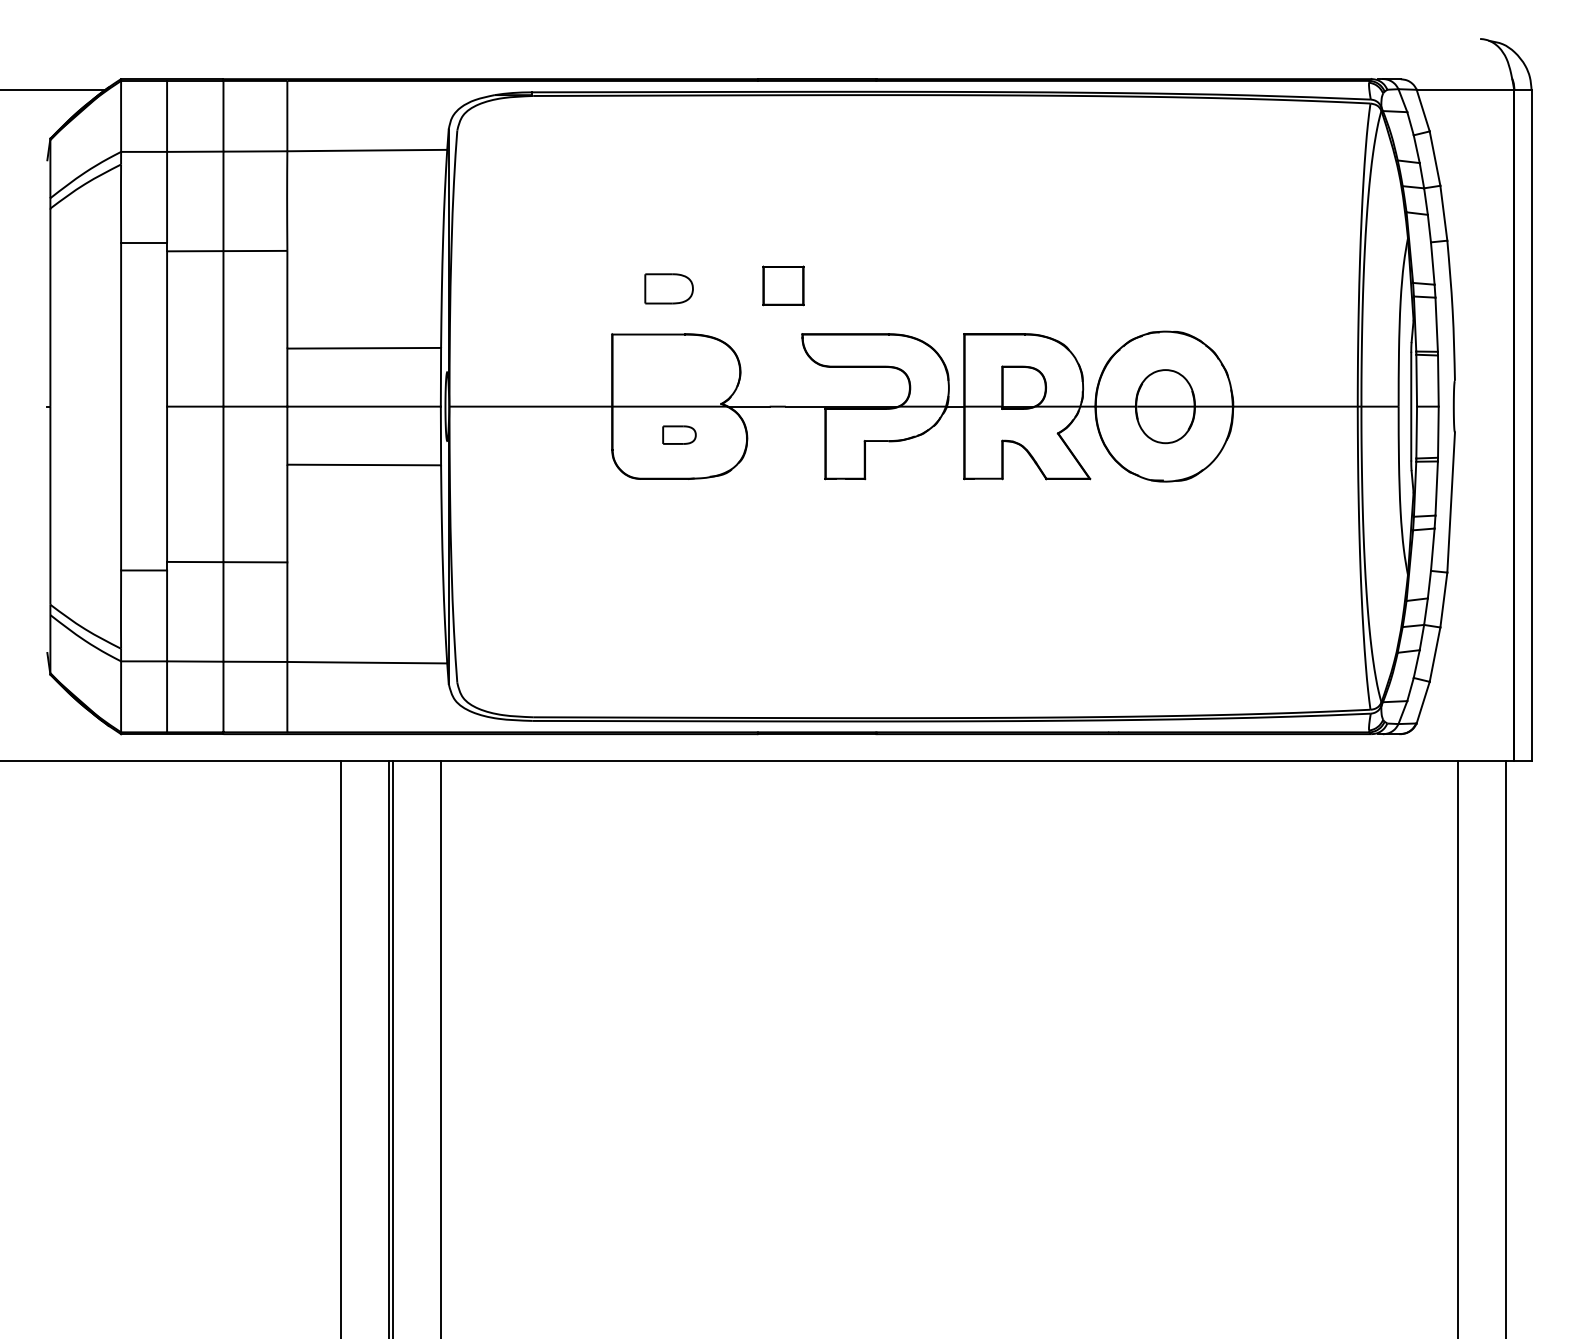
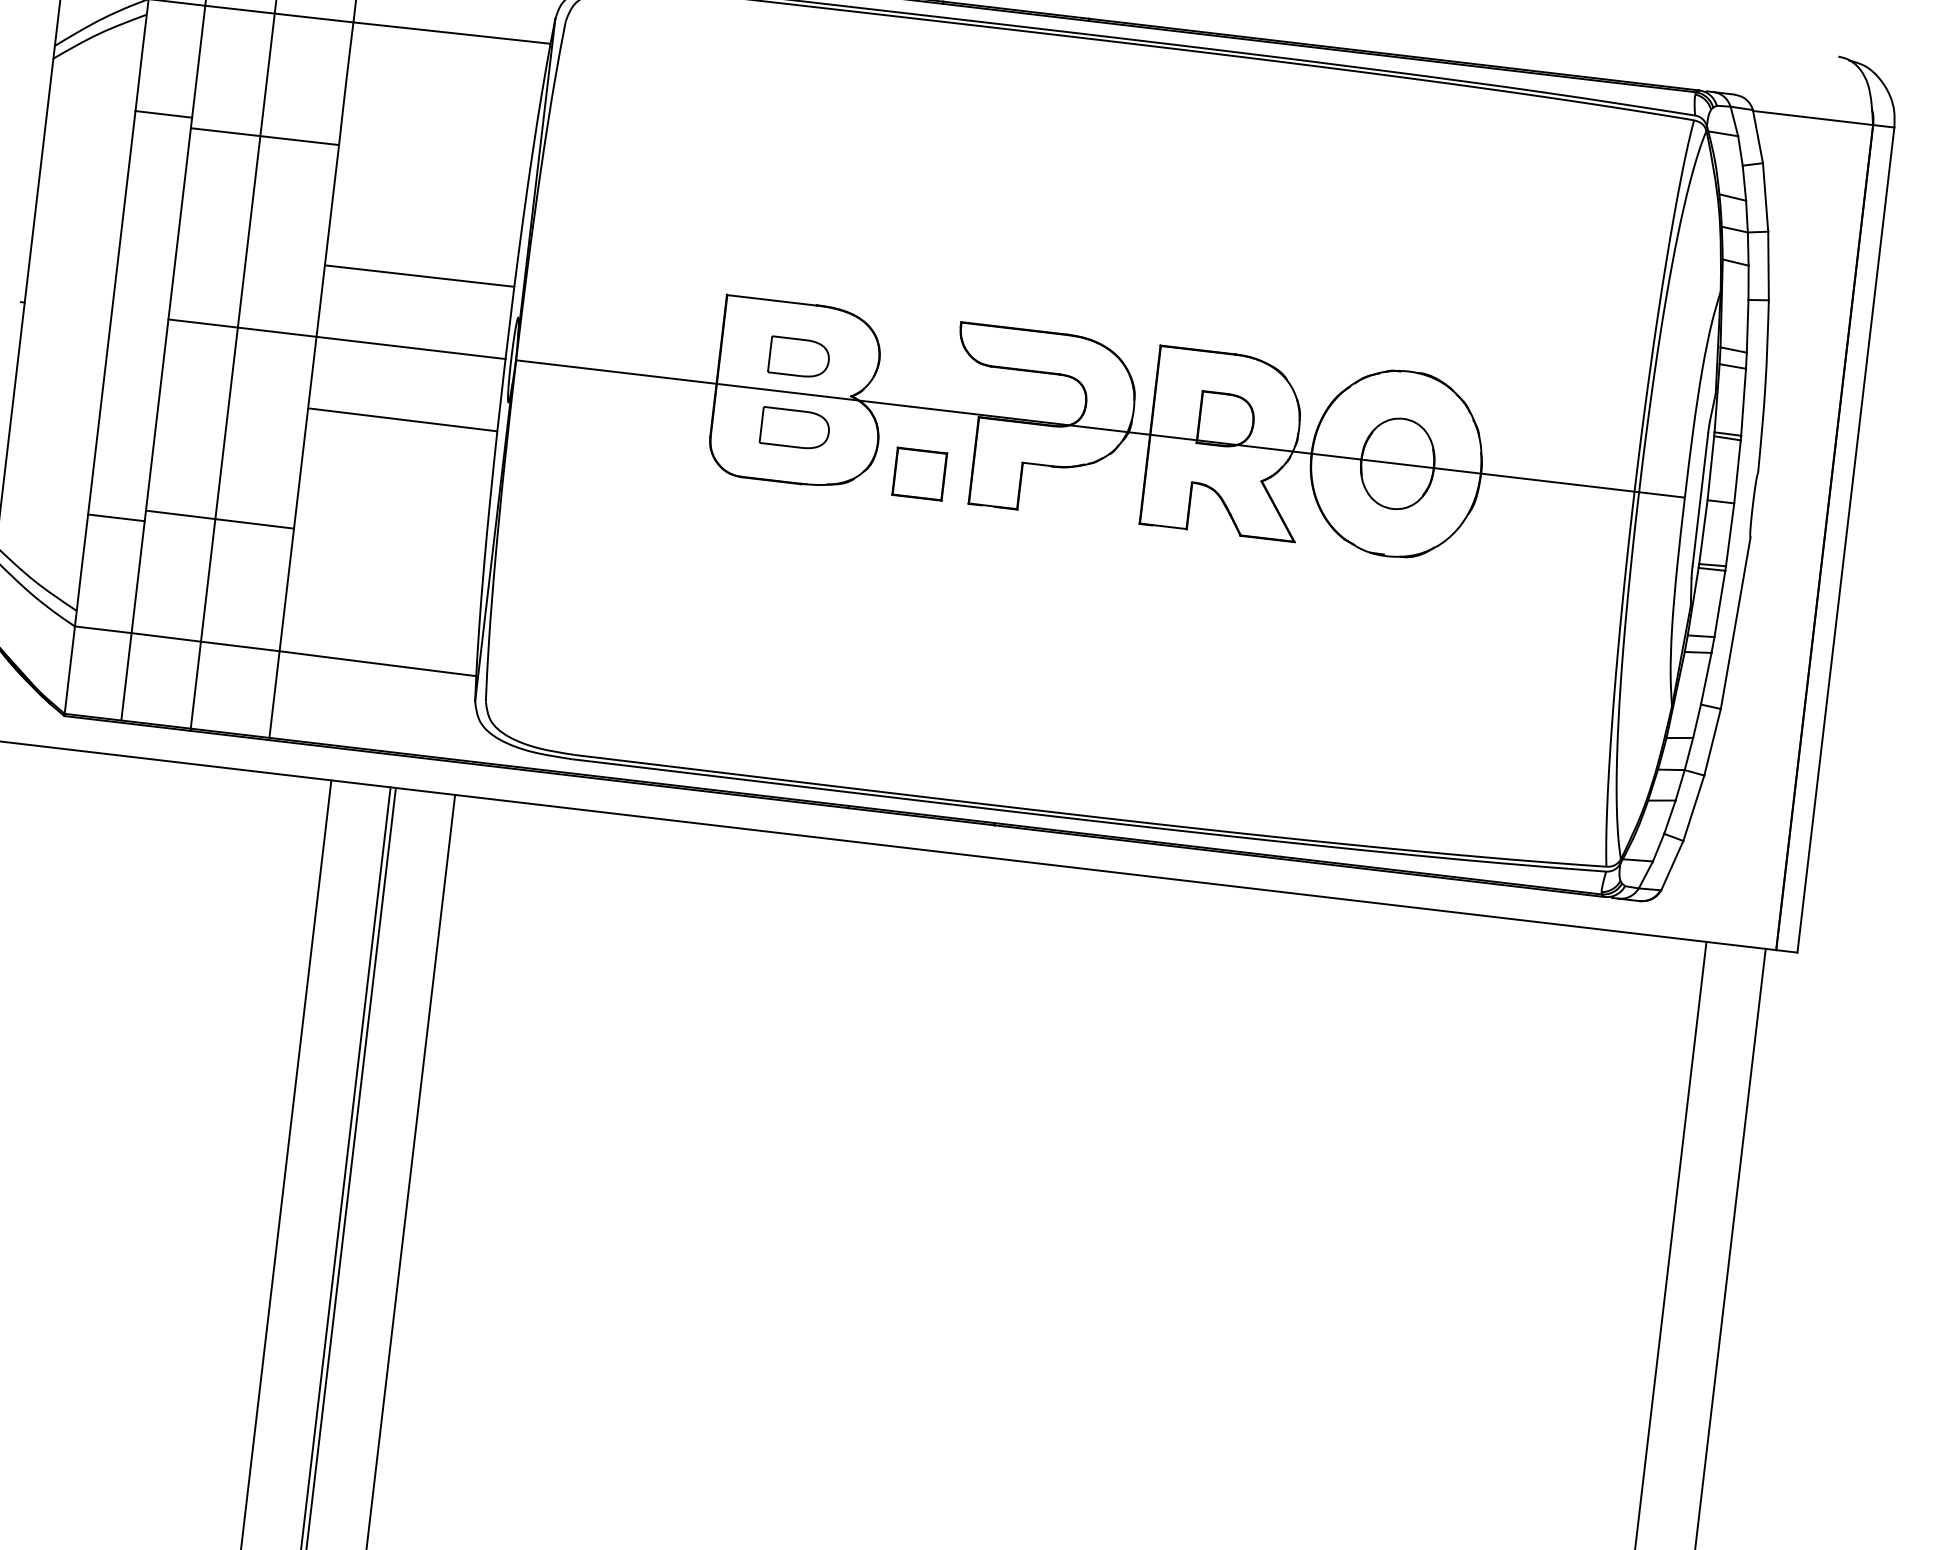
part: (783, 285) -> (919, 473), moved
part: (668, 288) -> (798, 357), moved
part: (679, 434) -> (795, 427), size x1.67

